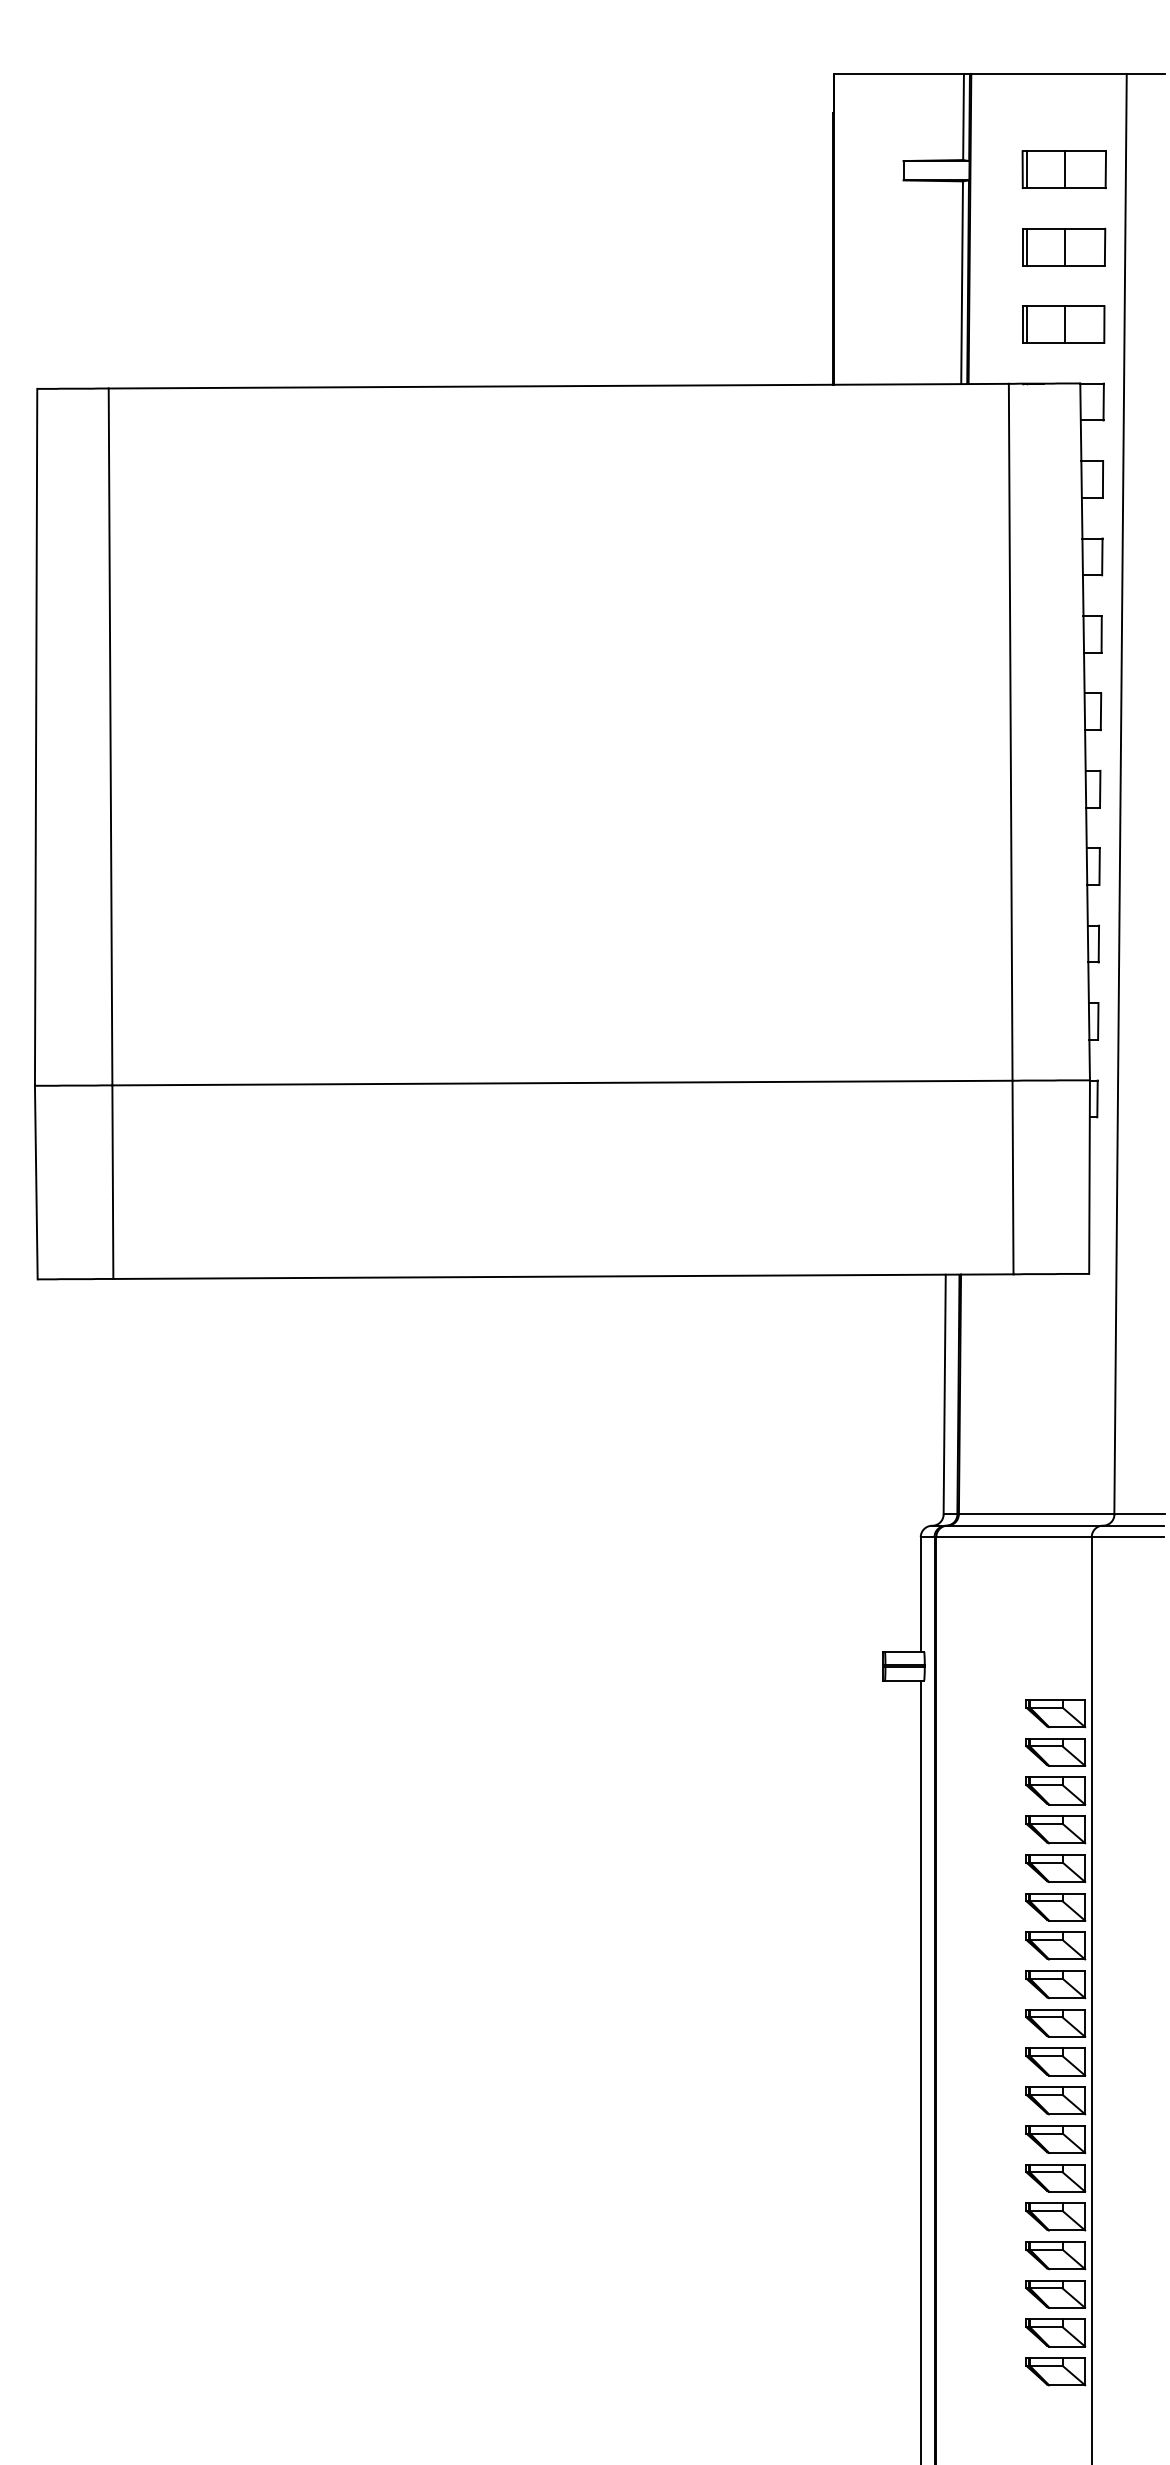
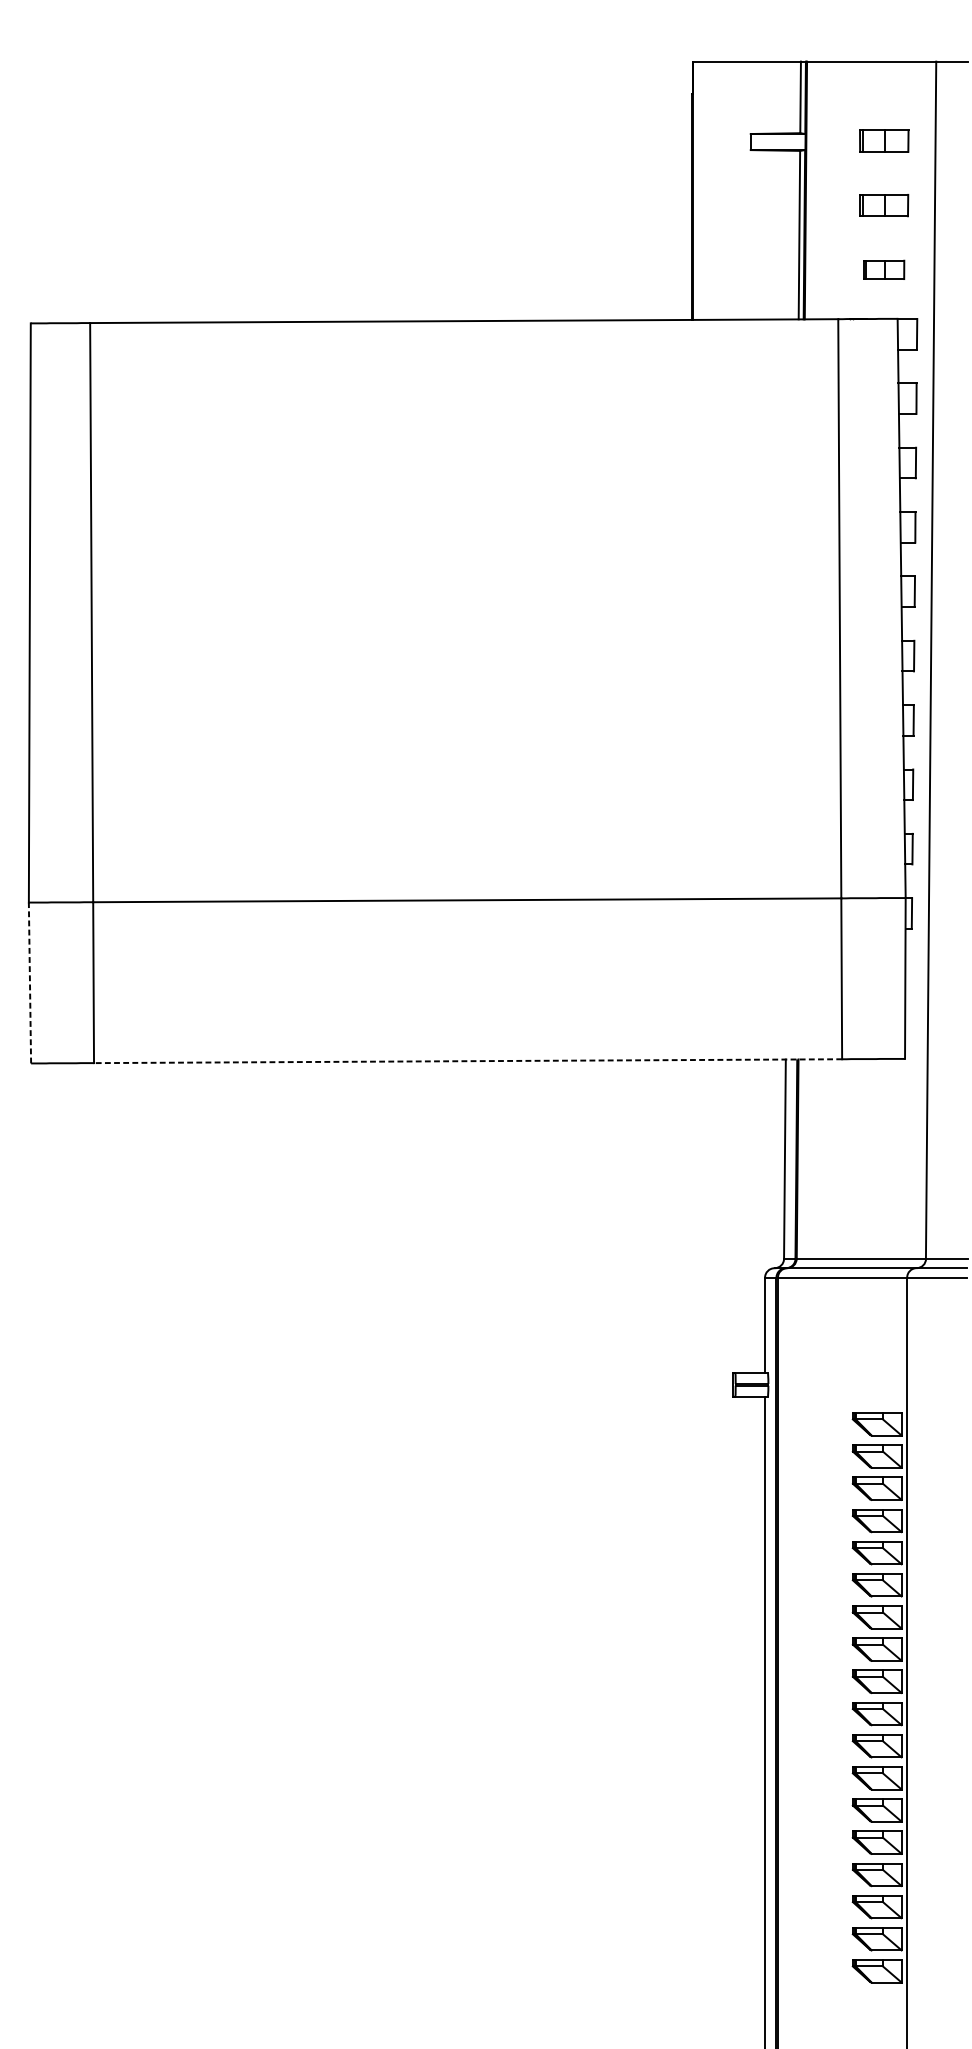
part: (1063, 169) -> (883, 141), size x0.7
part: (1064, 246) -> (884, 205), size x0.7
part: (1063, 324) -> (883, 269), size x0.6
line: (36, 1182) -> (30, 982), solid -> dashed
line: (562, 1276) -> (467, 1061), solid -> dashed

